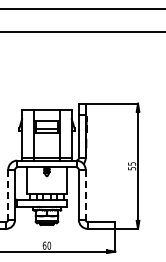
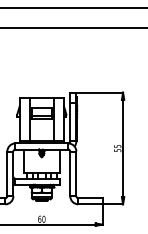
line: (8, 195) -> (7, 174), dashed -> solid
line: (85, 195) -> (76, 174), dashed -> solid

